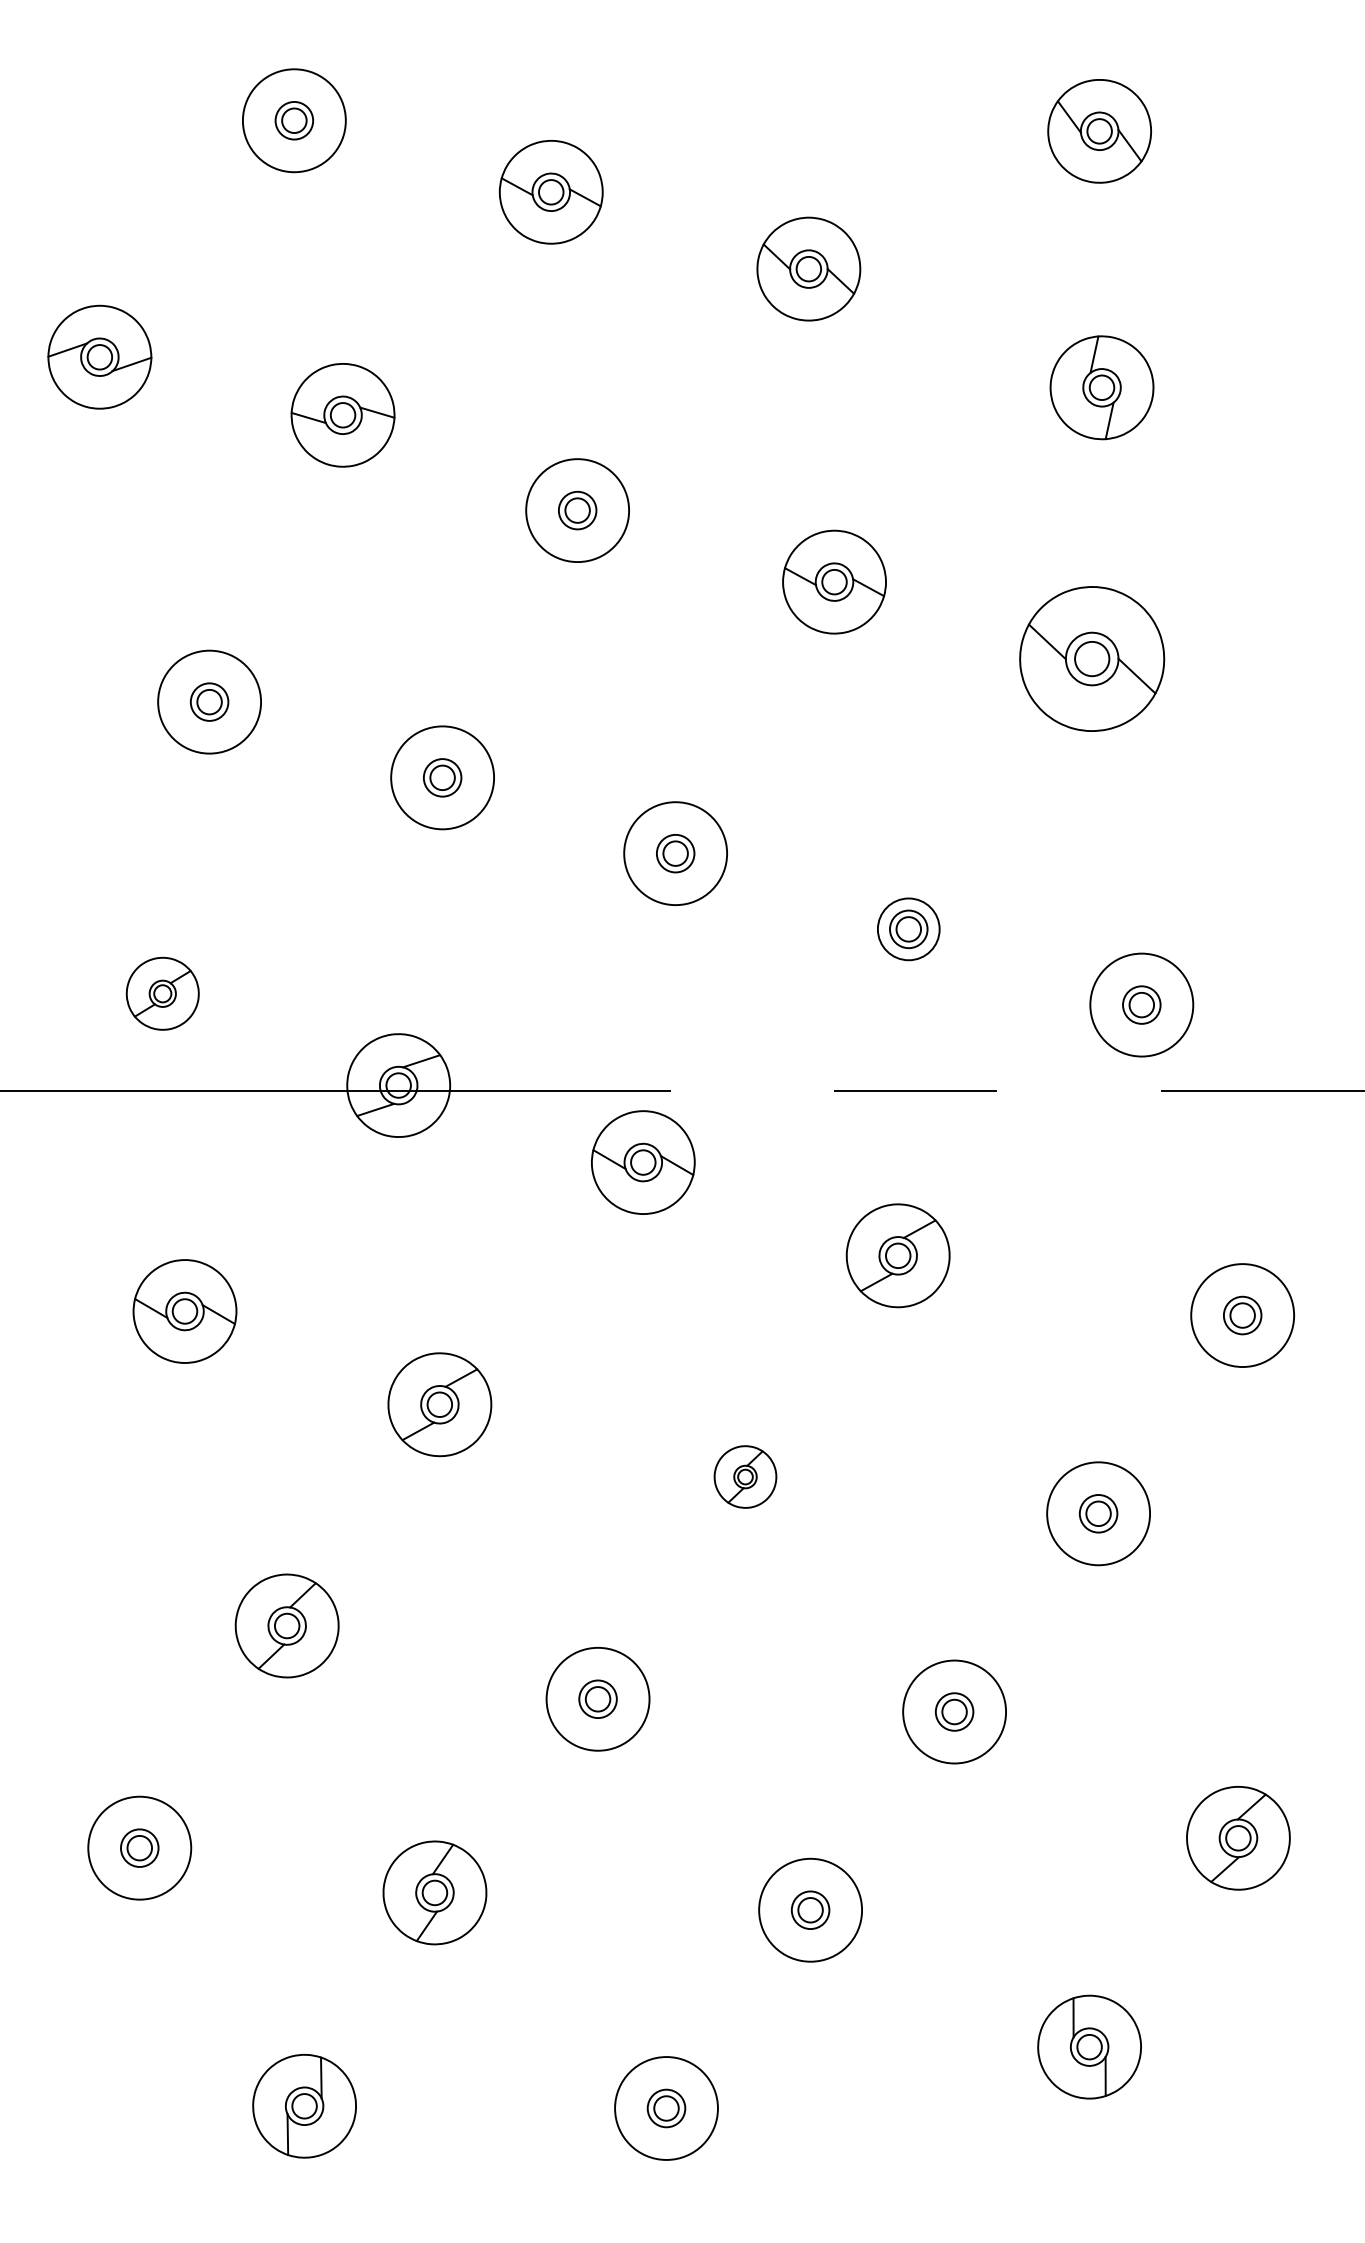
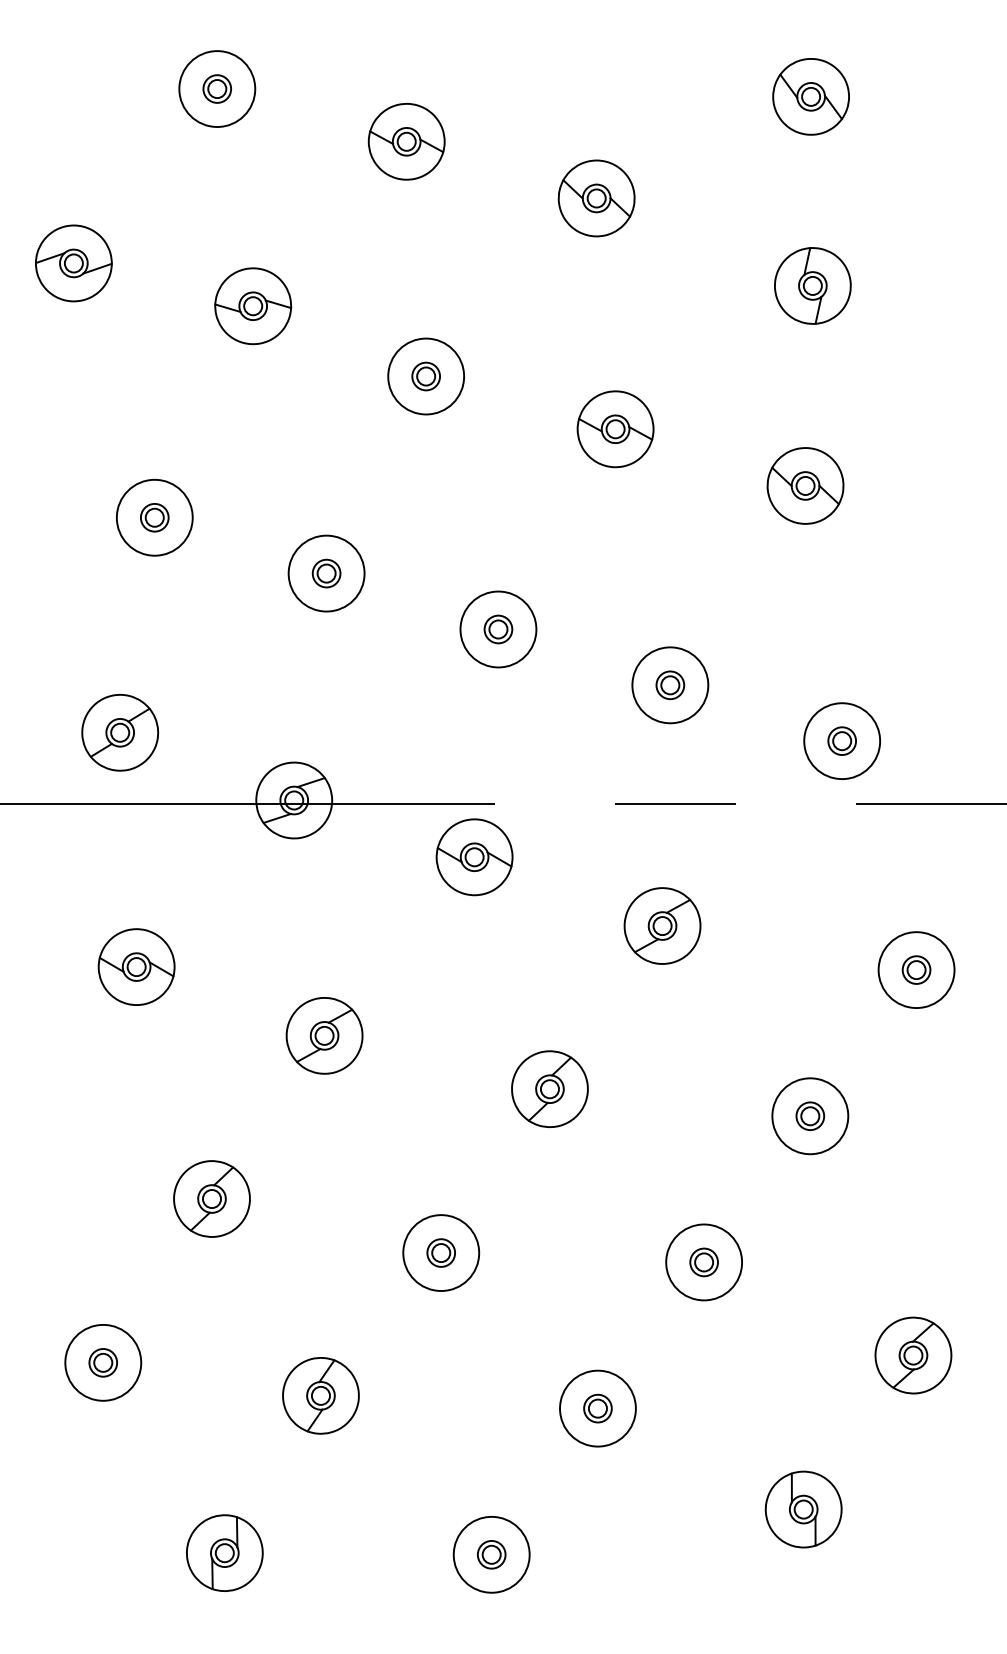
part: (1091, 658) -> (805, 485), size x0.71
circle: (908, 928) -> (670, 684), size x1.67
part: (162, 993) -> (120, 732), size x1.43
part: (745, 1476) -> (549, 1088), size x1.67

